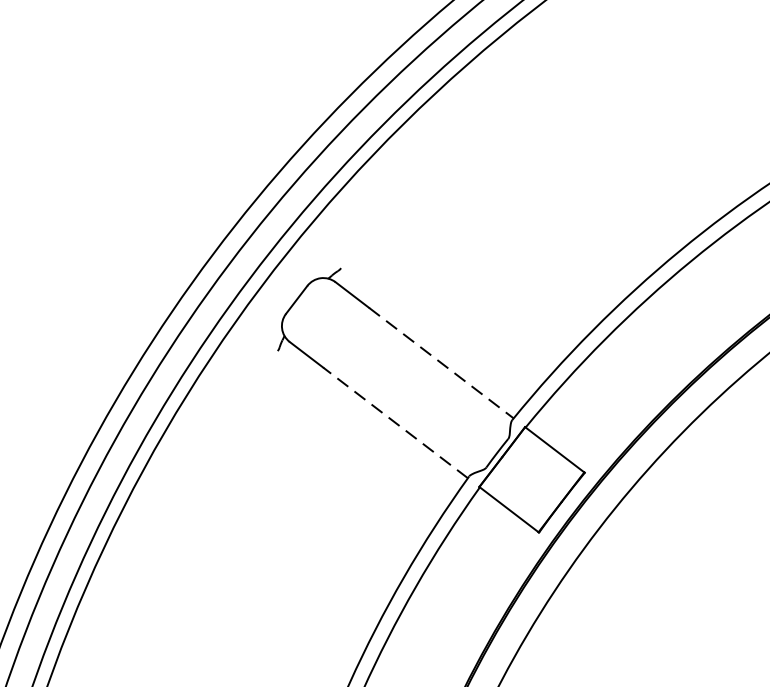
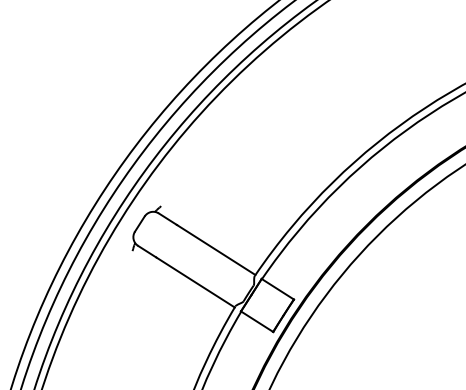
line: (441, 362) -> (216, 249), dashed -> solid
line: (395, 422) -> (195, 282), dashed -> solid

